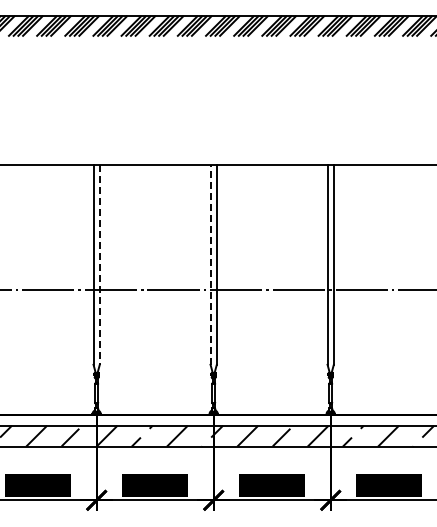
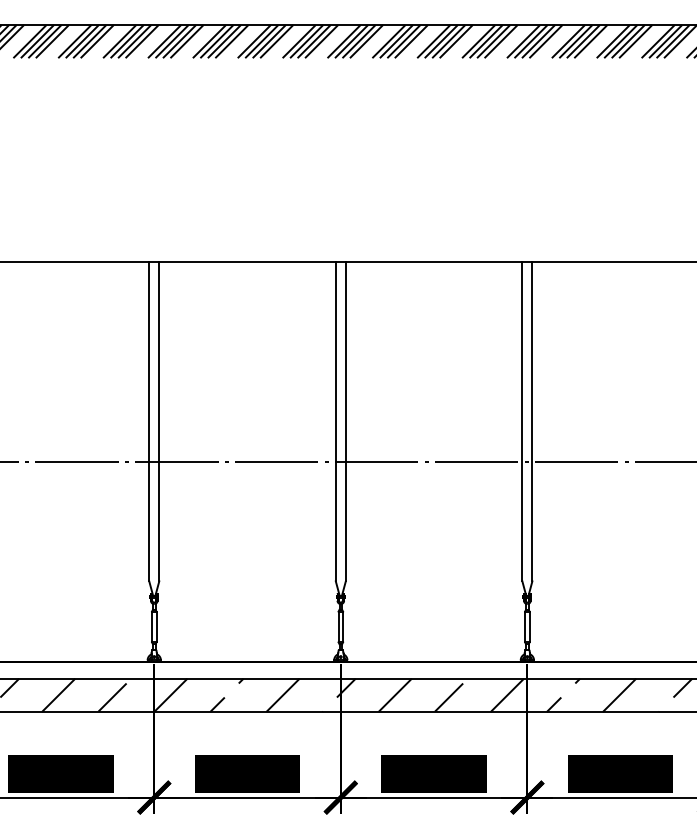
line: (210, 264) -> (335, 421), dashed -> solid
line: (99, 265) -> (158, 423), dashed -> solid

